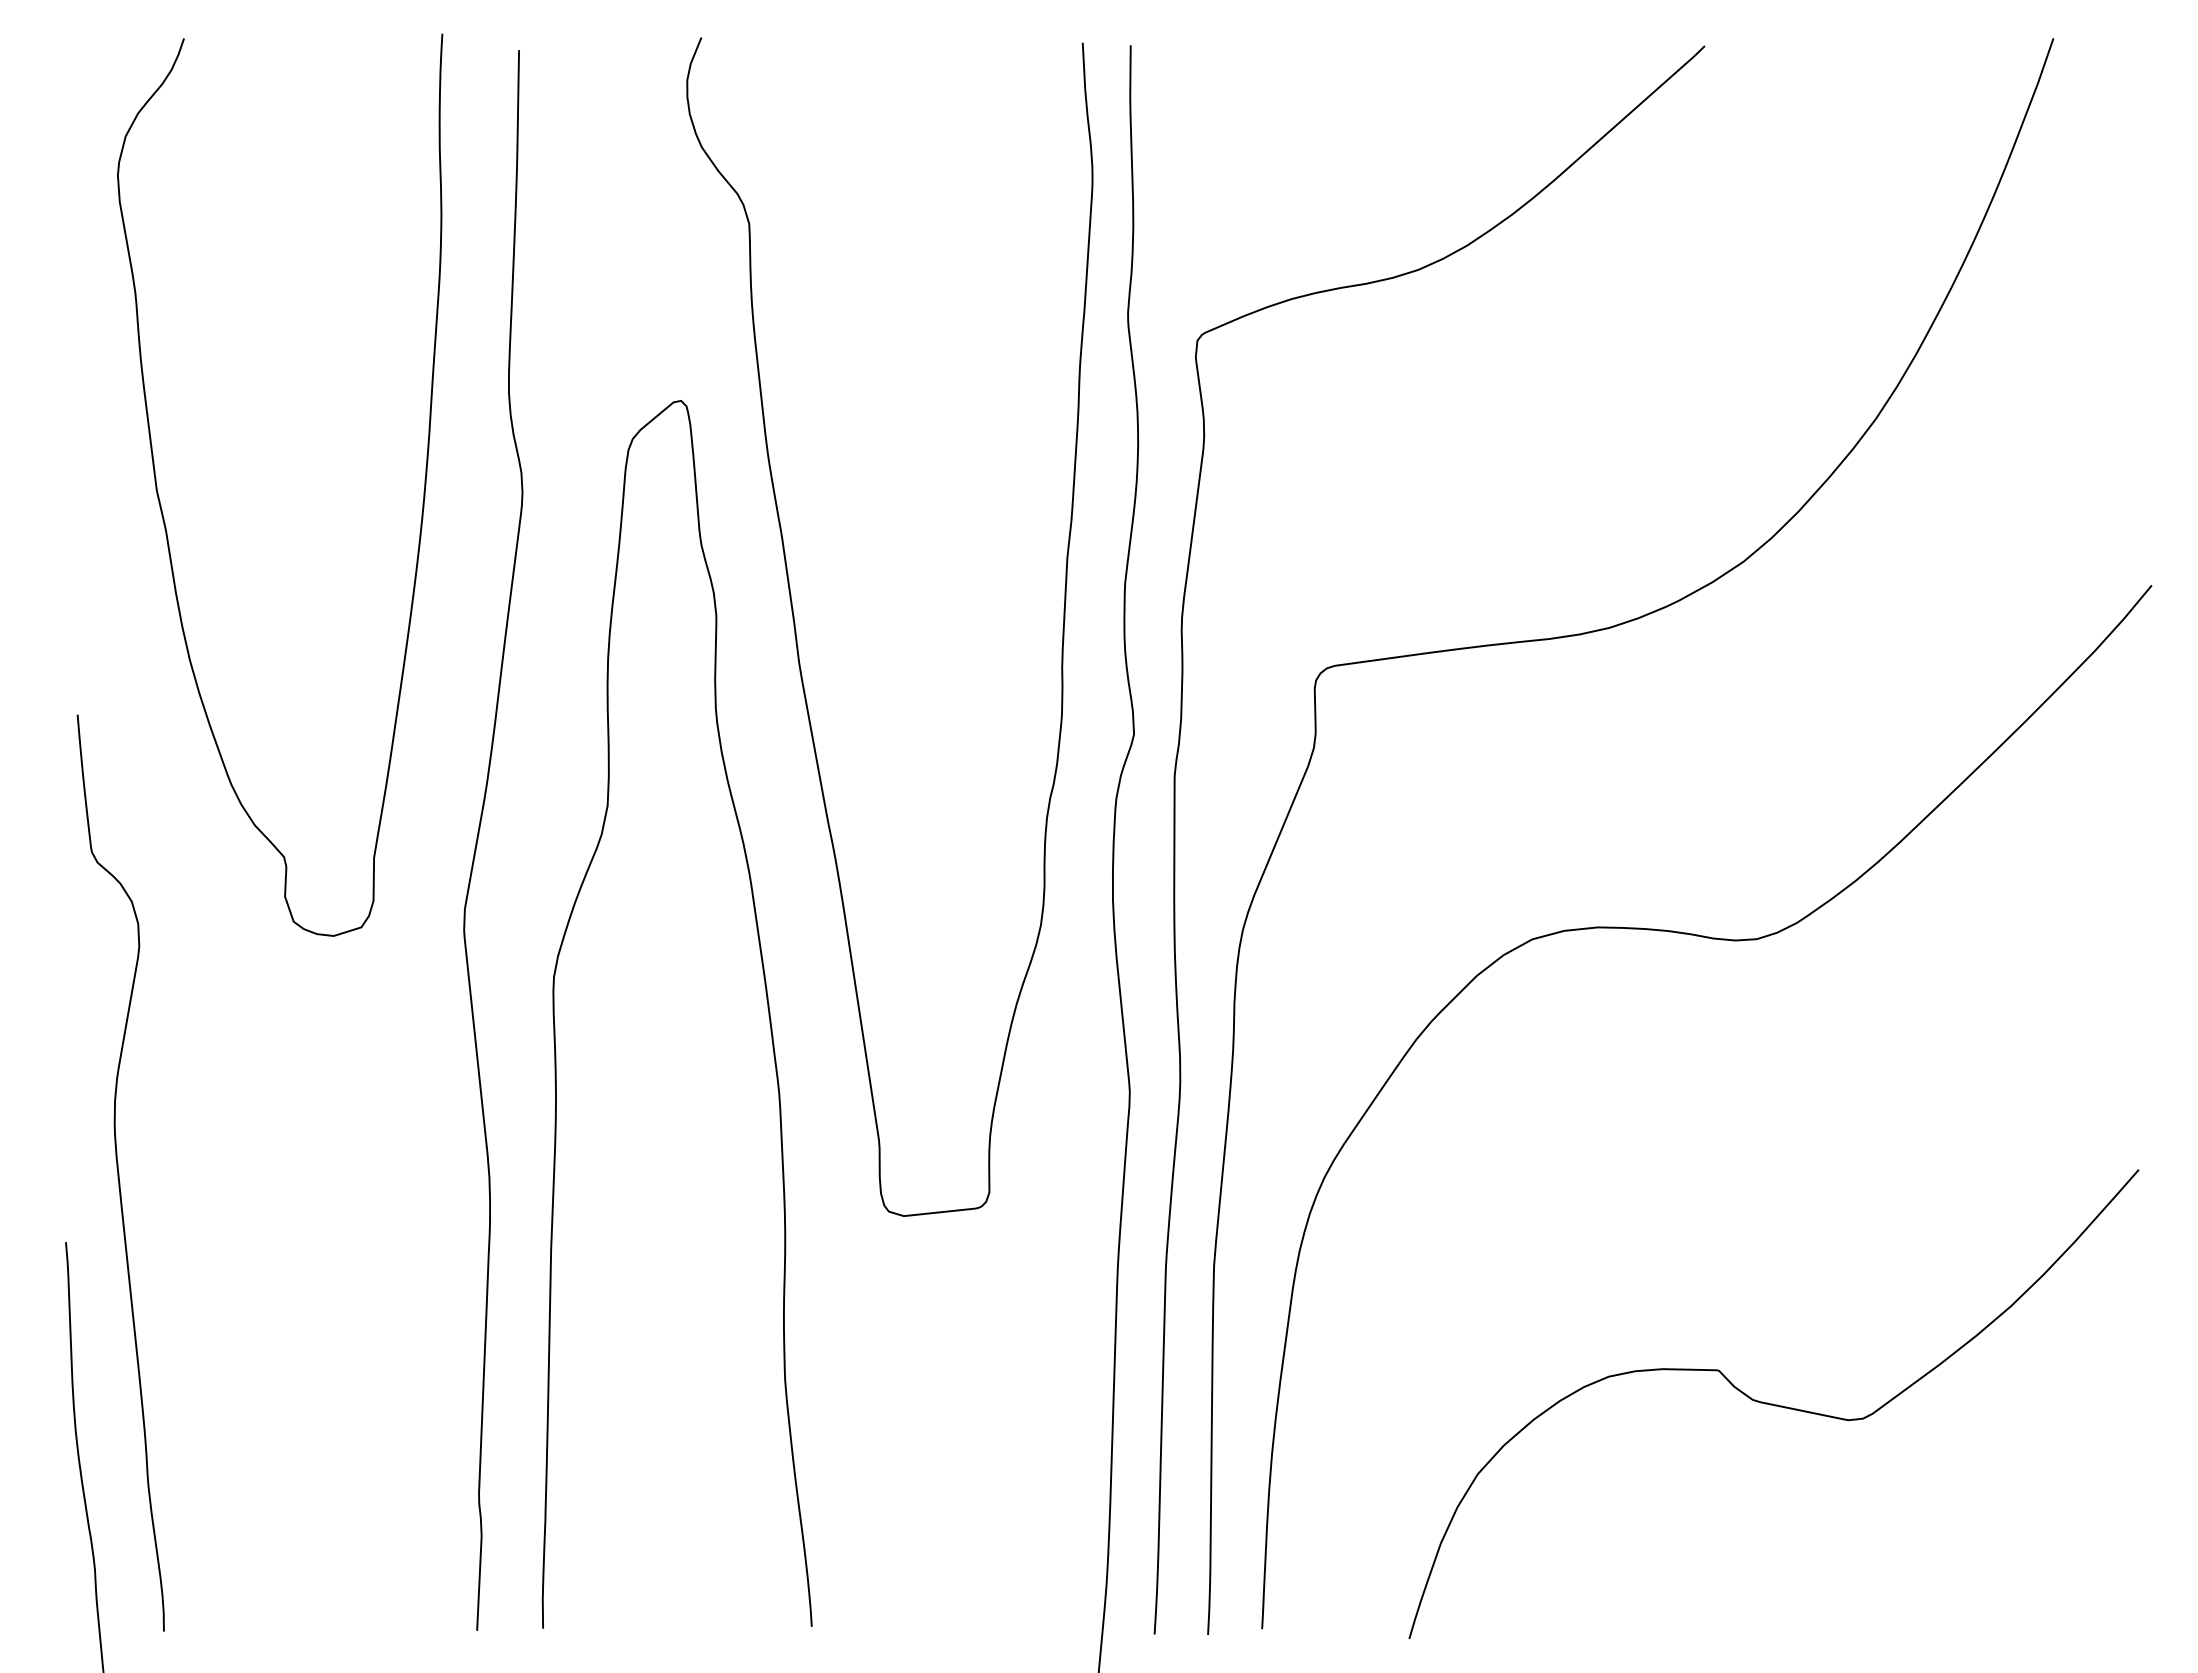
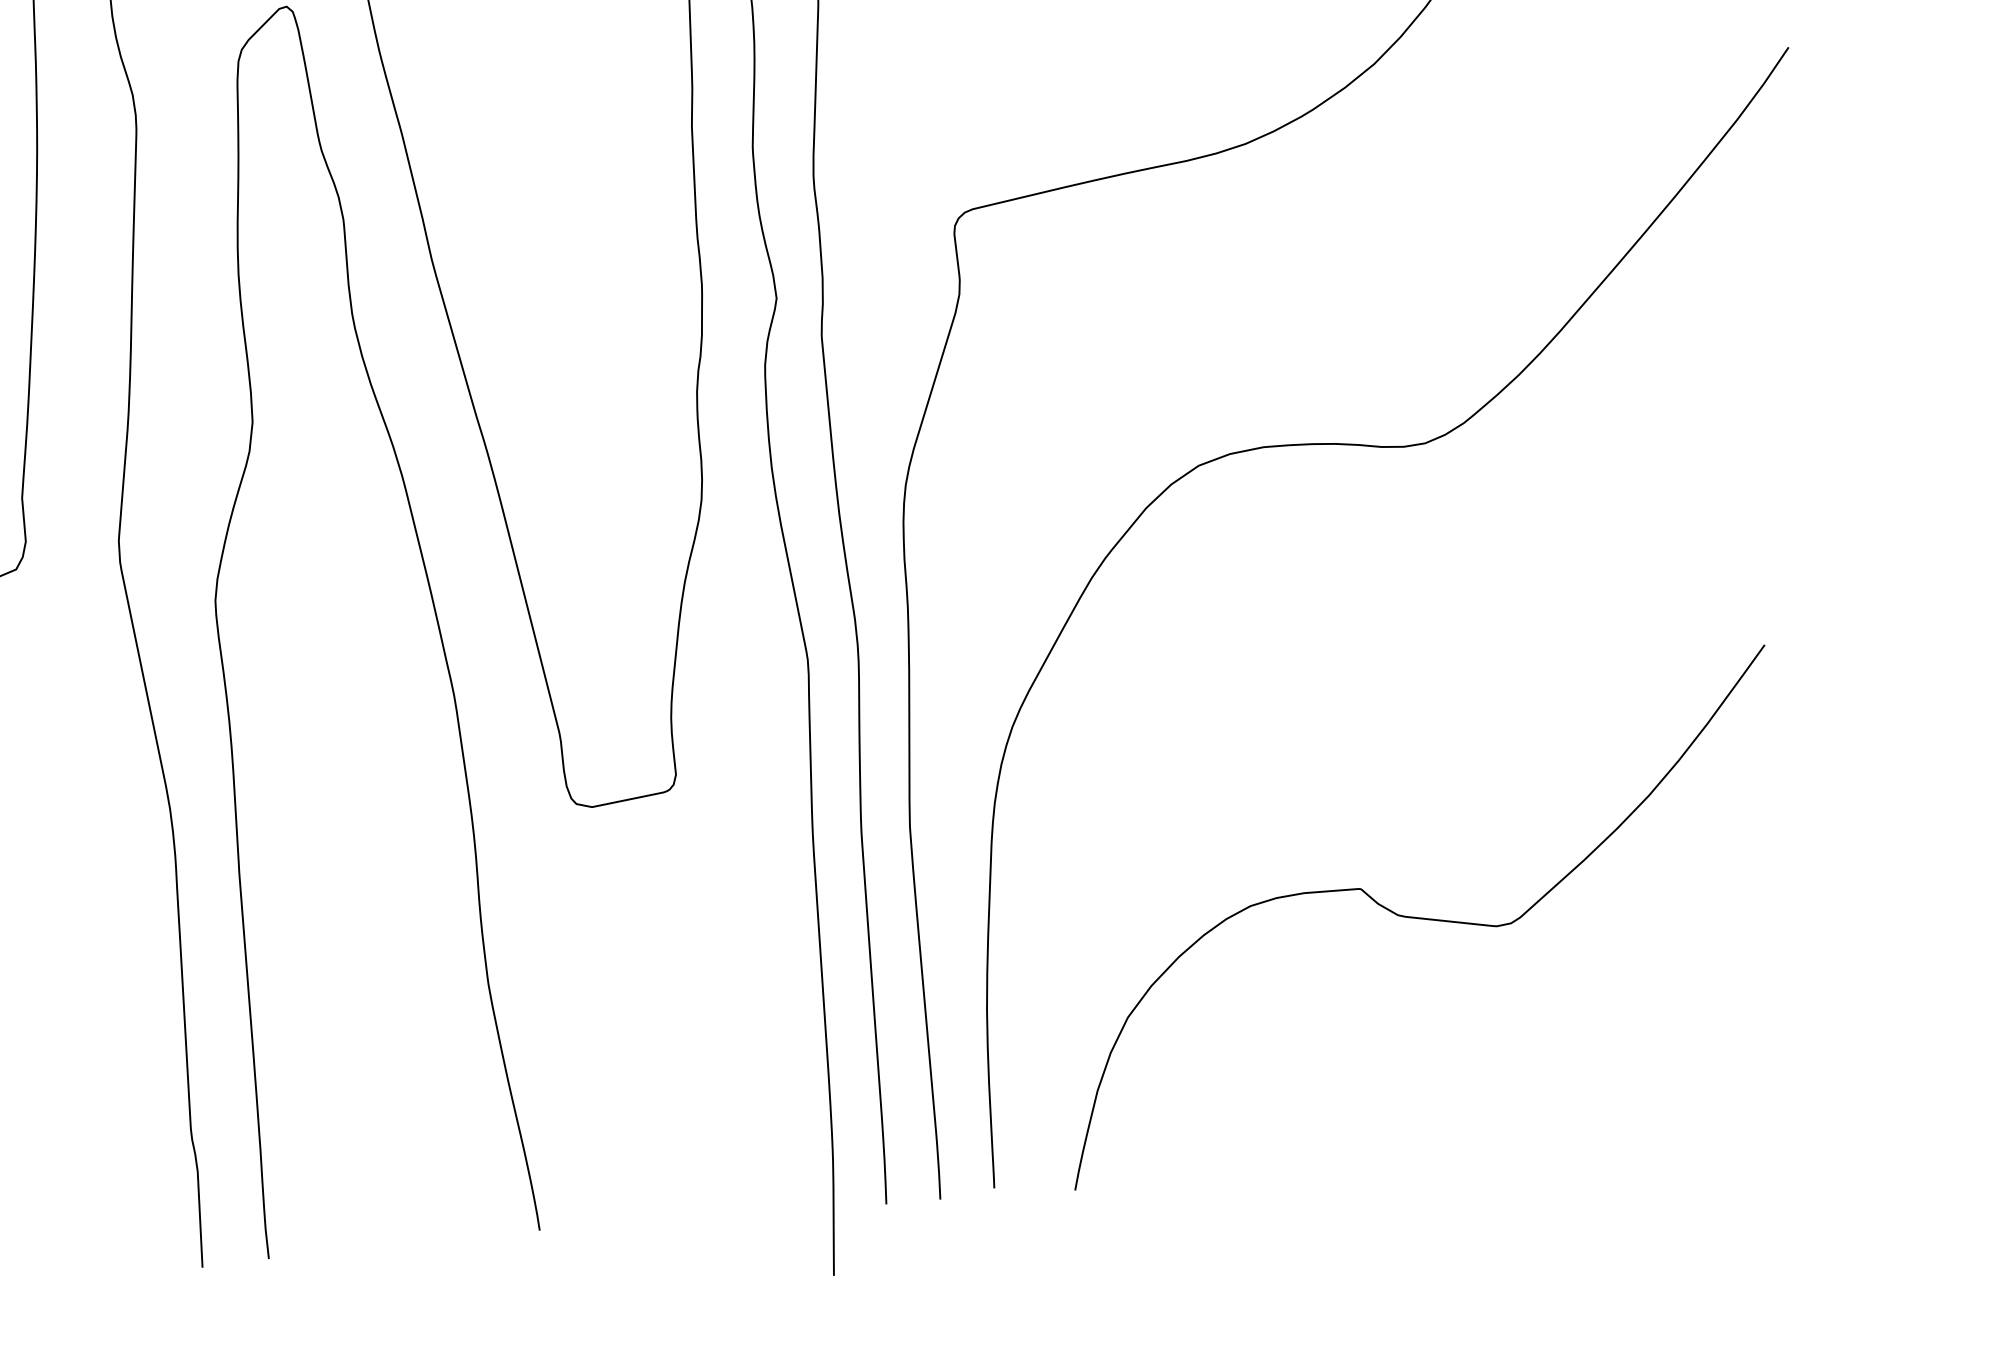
curve: (1772, 1403) -> (1418, 916), moved

